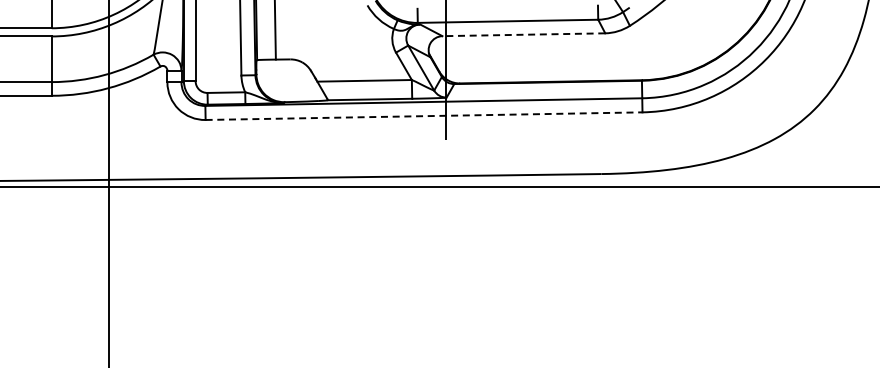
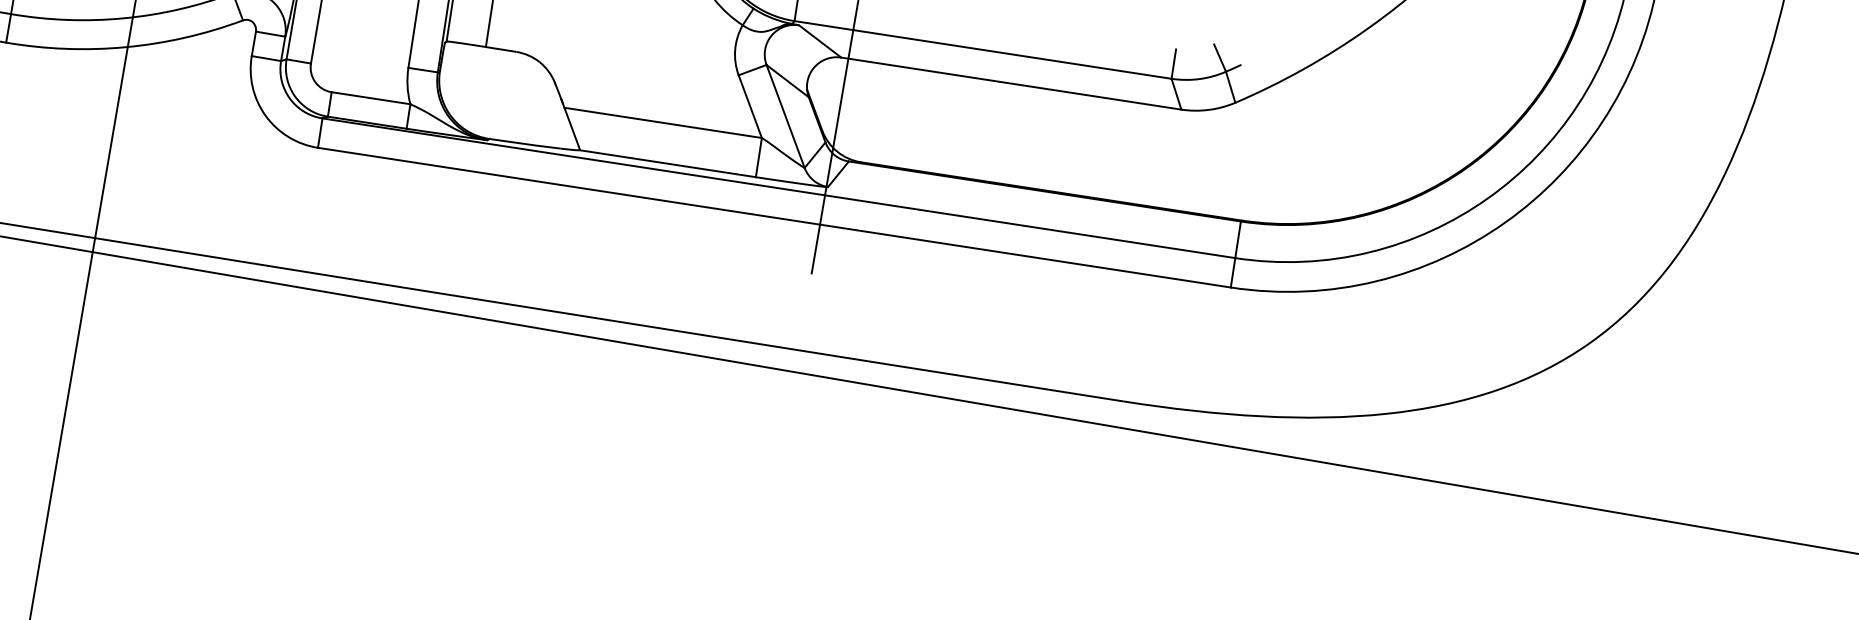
line: (523, 34) -> (1010, 82), dashed -> solid
line: (424, 116) -> (775, 218), dashed -> solid

